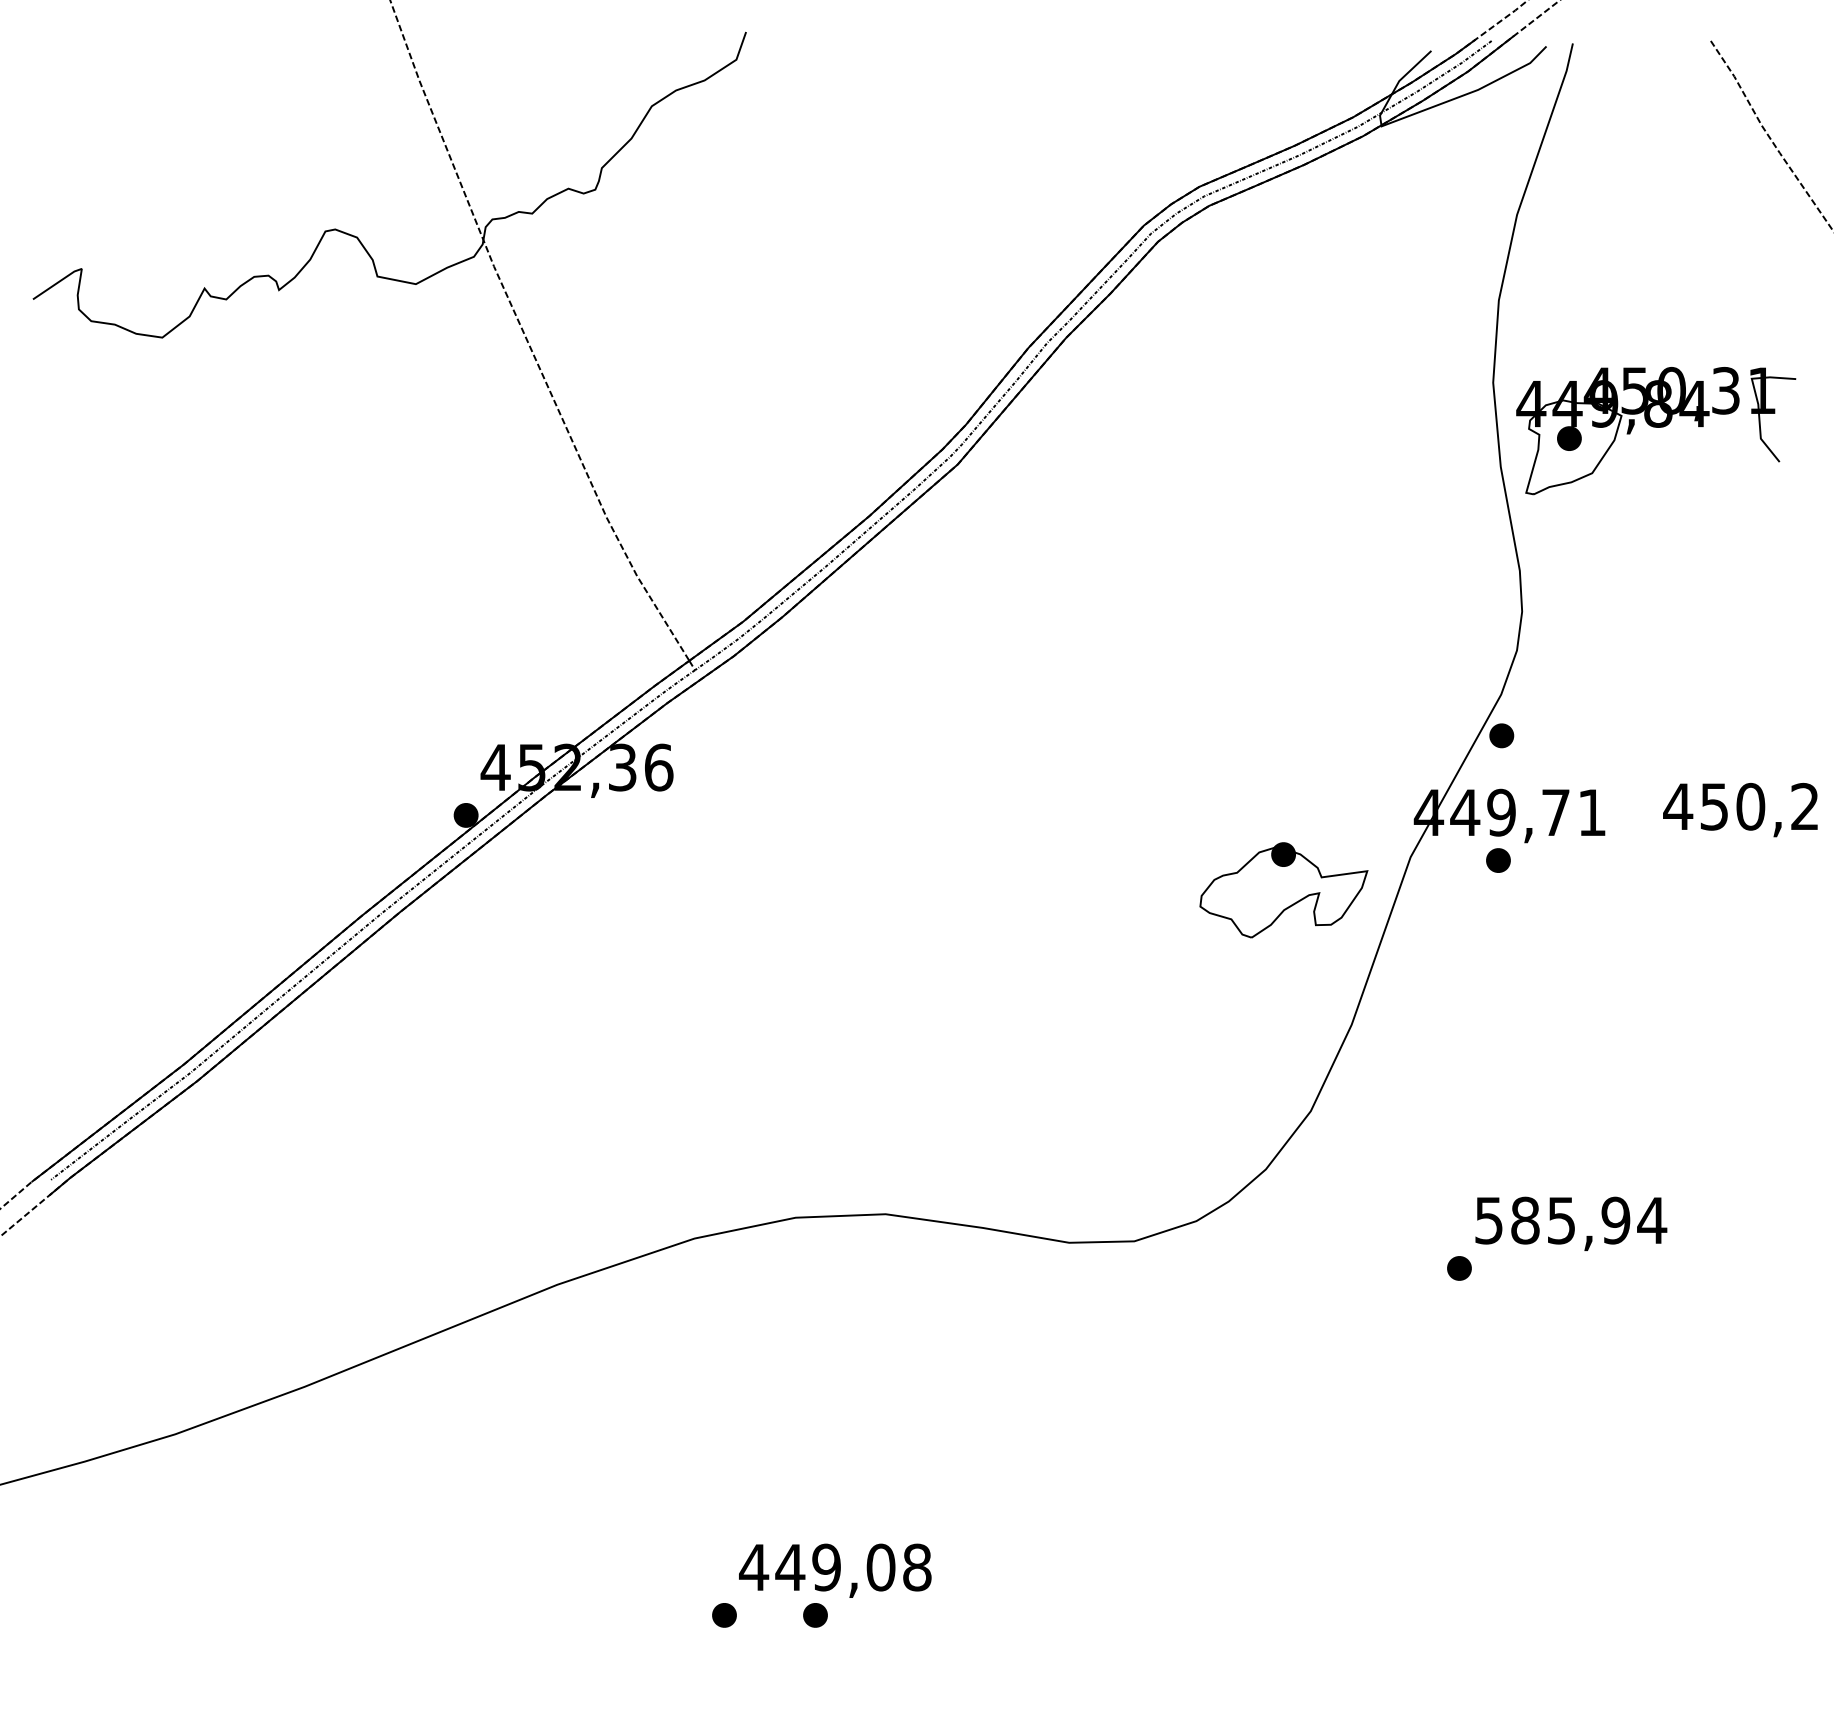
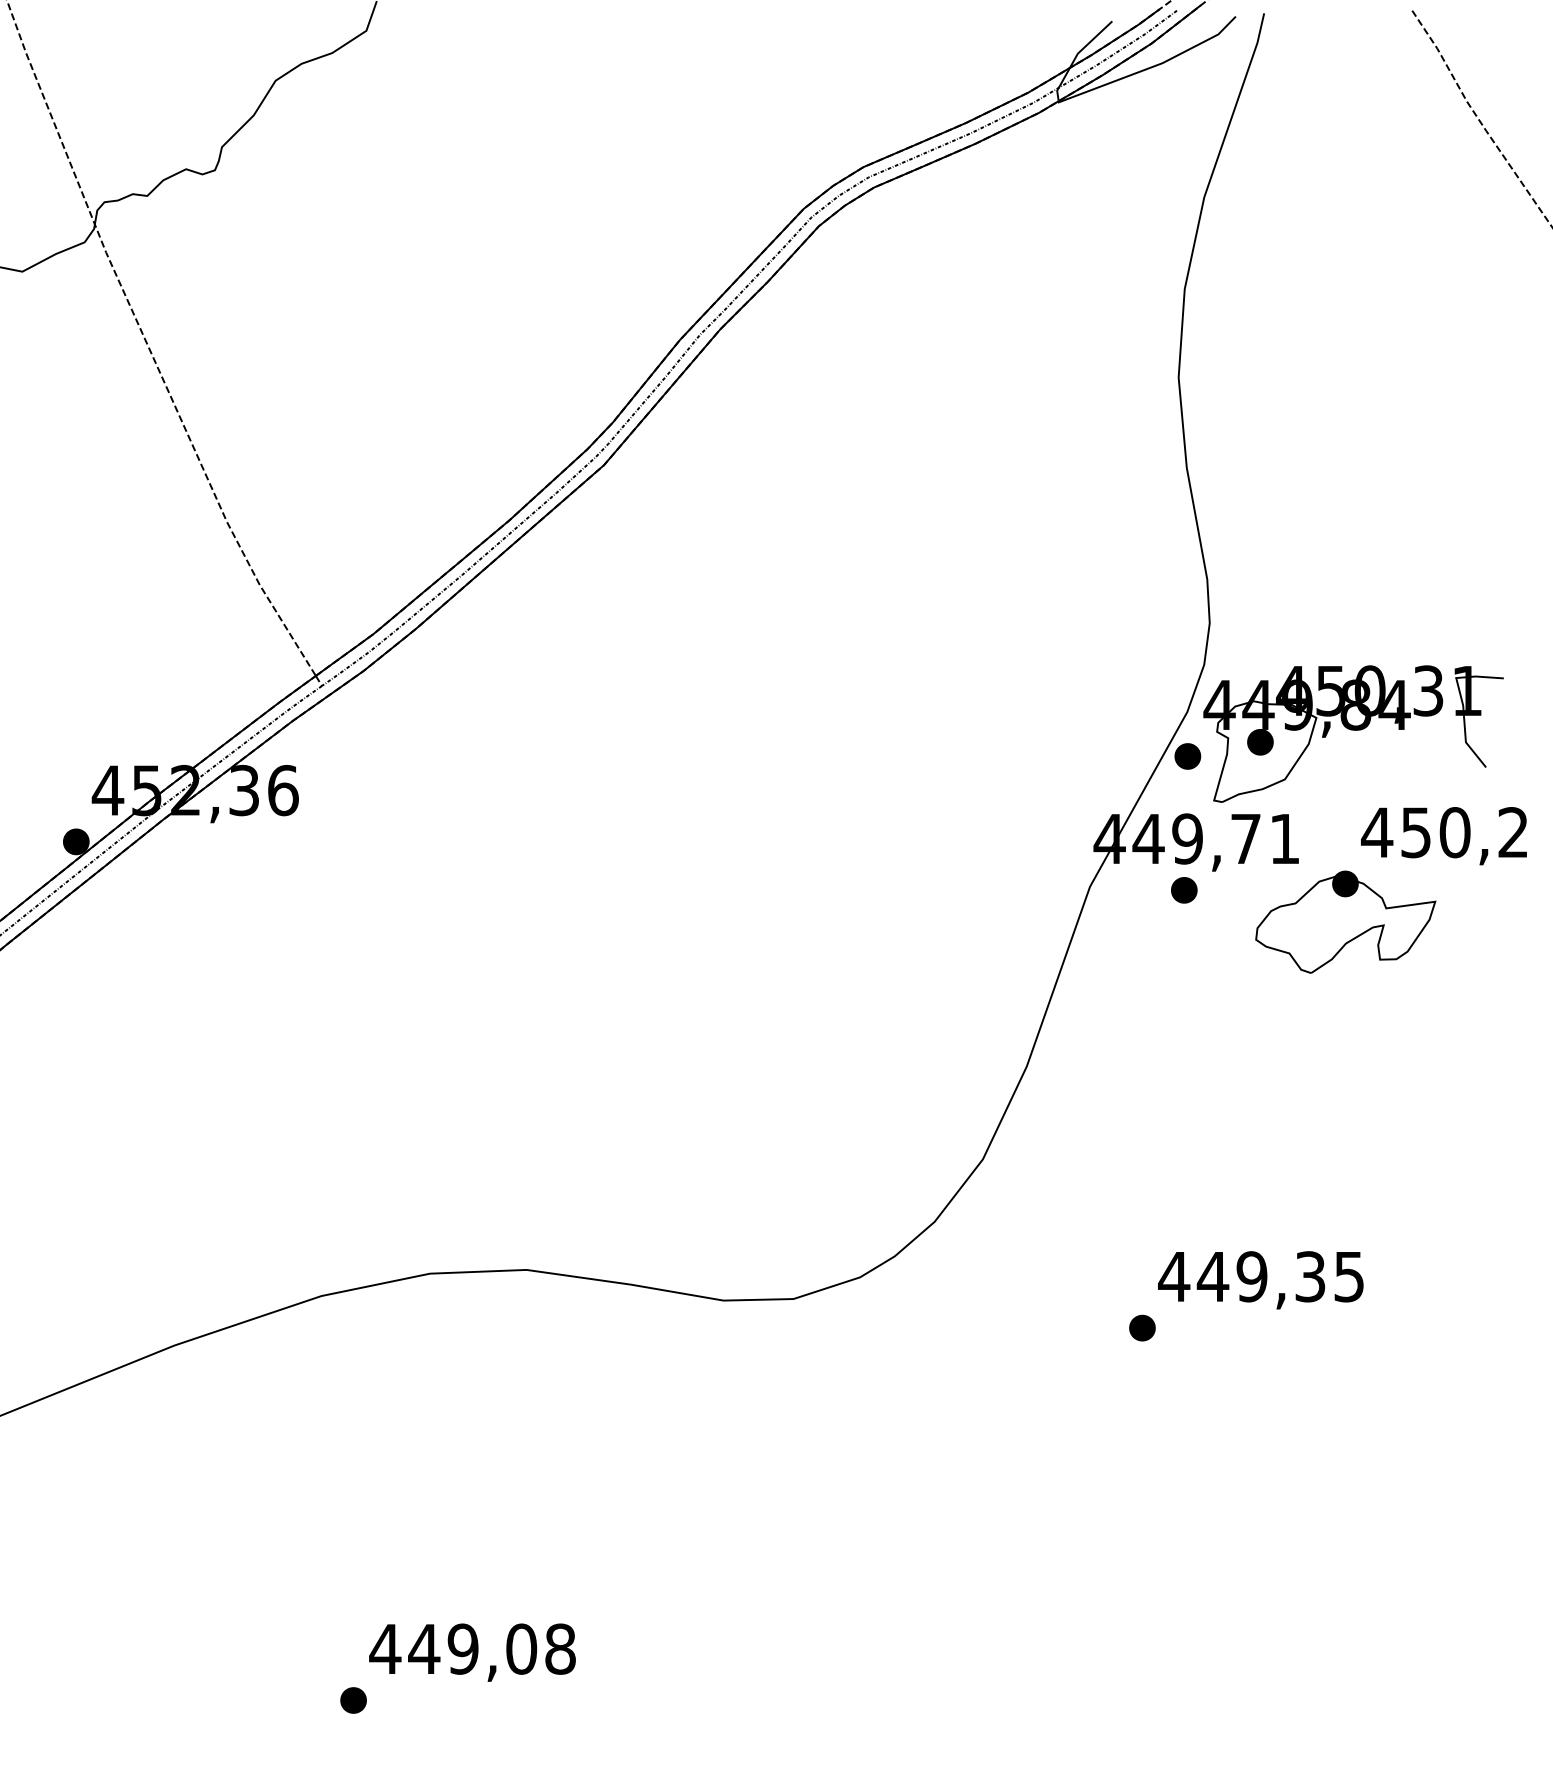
part: (1656, 431) -> (1353, 734), moved
part: (1283, 890) -> (1345, 922), moved
text: (1570, 1220) -> (1261, 1276), 585,94 -> 449,35
part: (815, 1615) -> (451, 1700), removed

